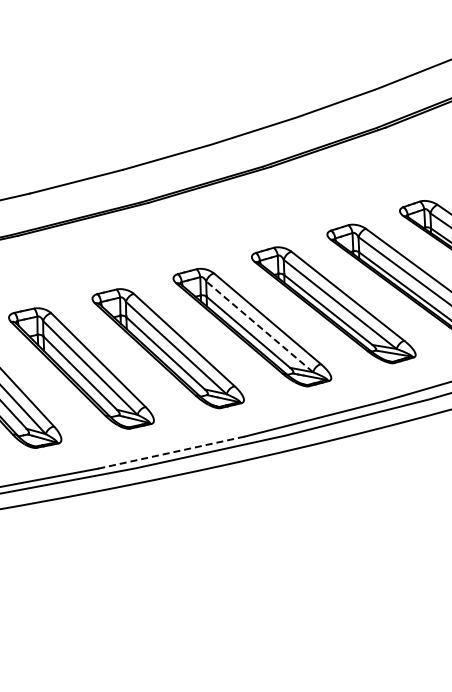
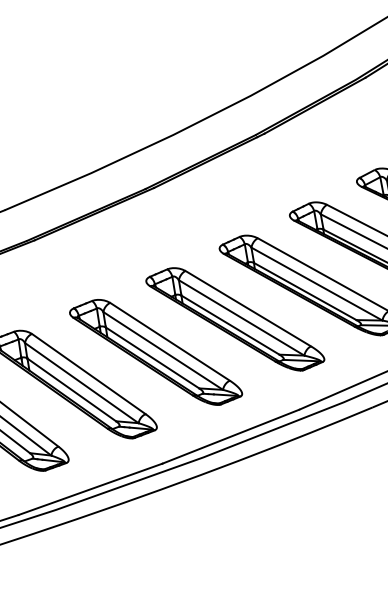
line: (259, 326) -> (163, 350), dashed -> solid
line: (172, 452) -> (91, 489), dashed -> solid

